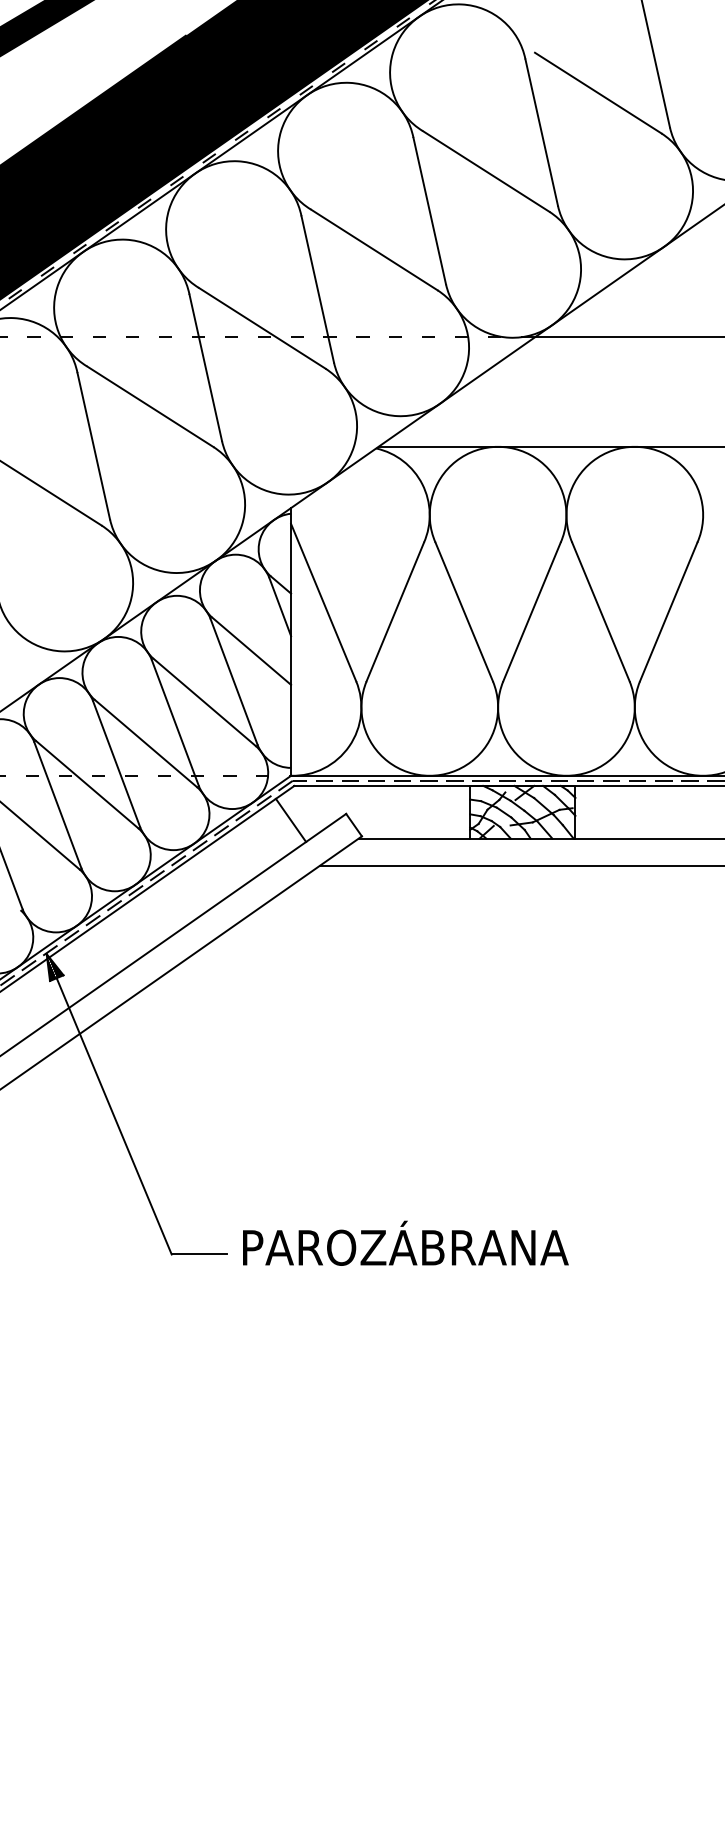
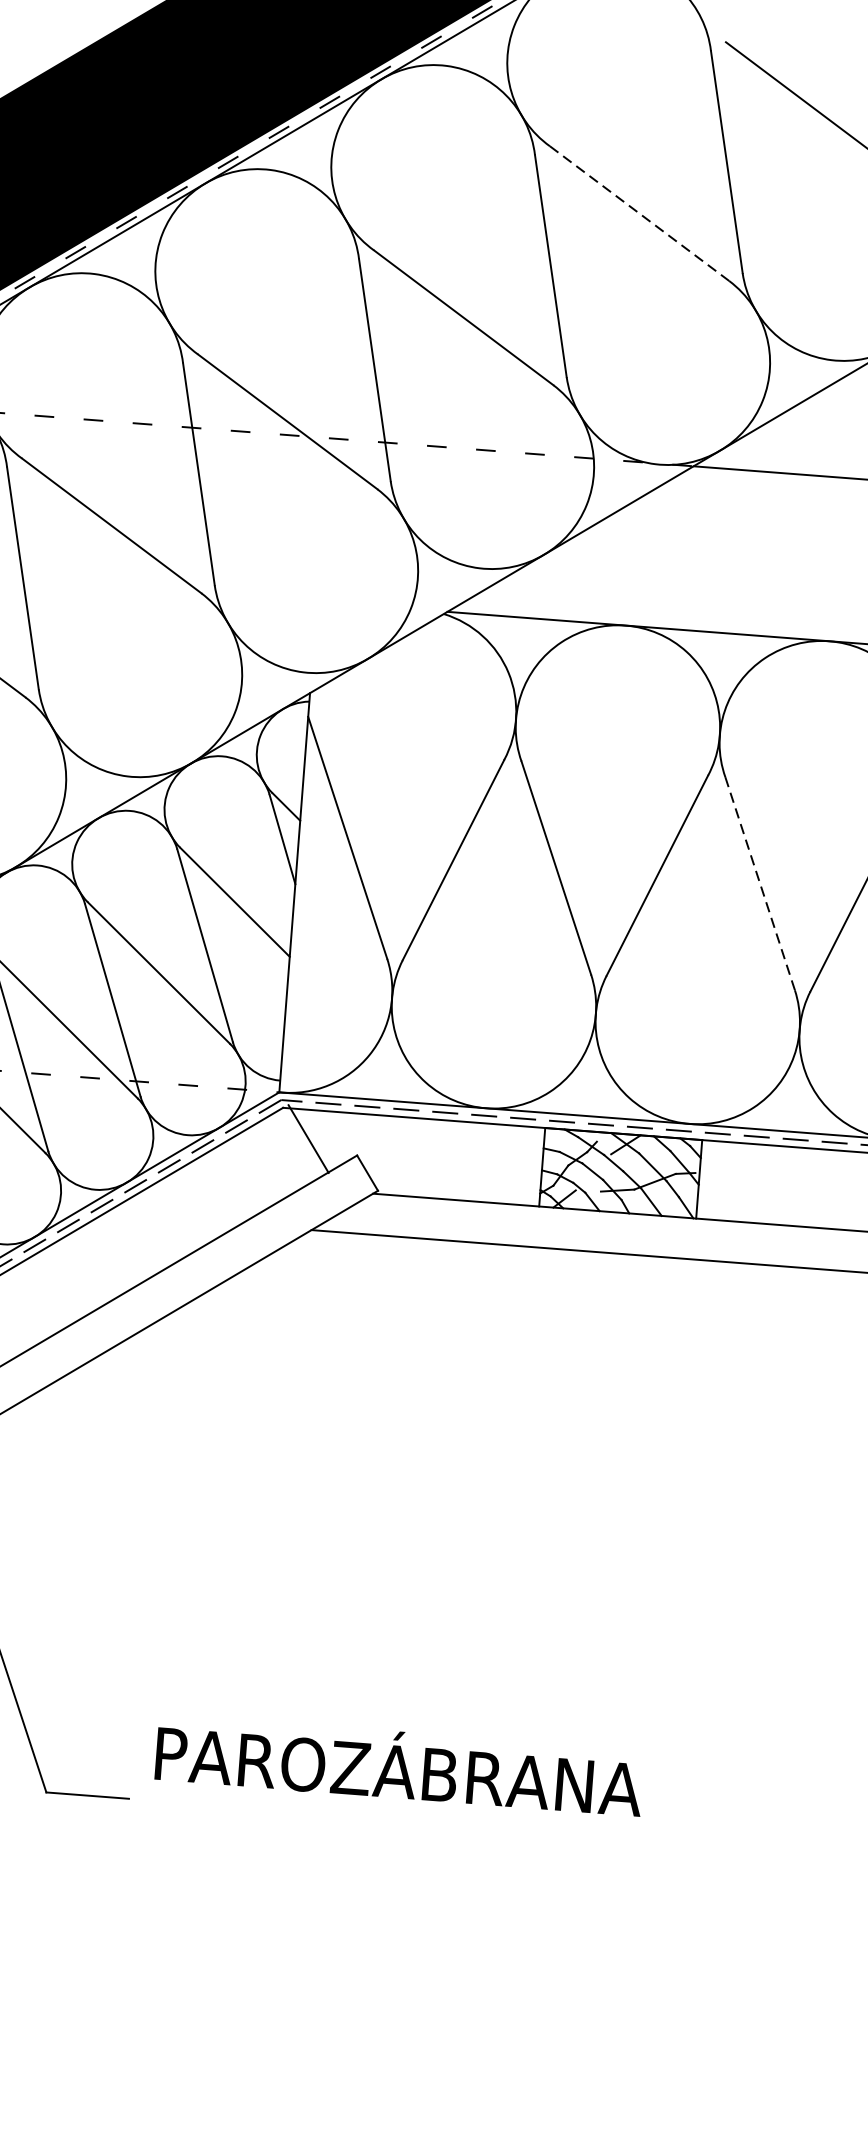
line: (486, 171) -> (640, 213), solid -> dashed
line: (600, 612) -> (759, 884), solid -> dashed
line: (290, 819) -> (307, 1137), moved
text: (405, 1242) -> (399, 1764), moved

